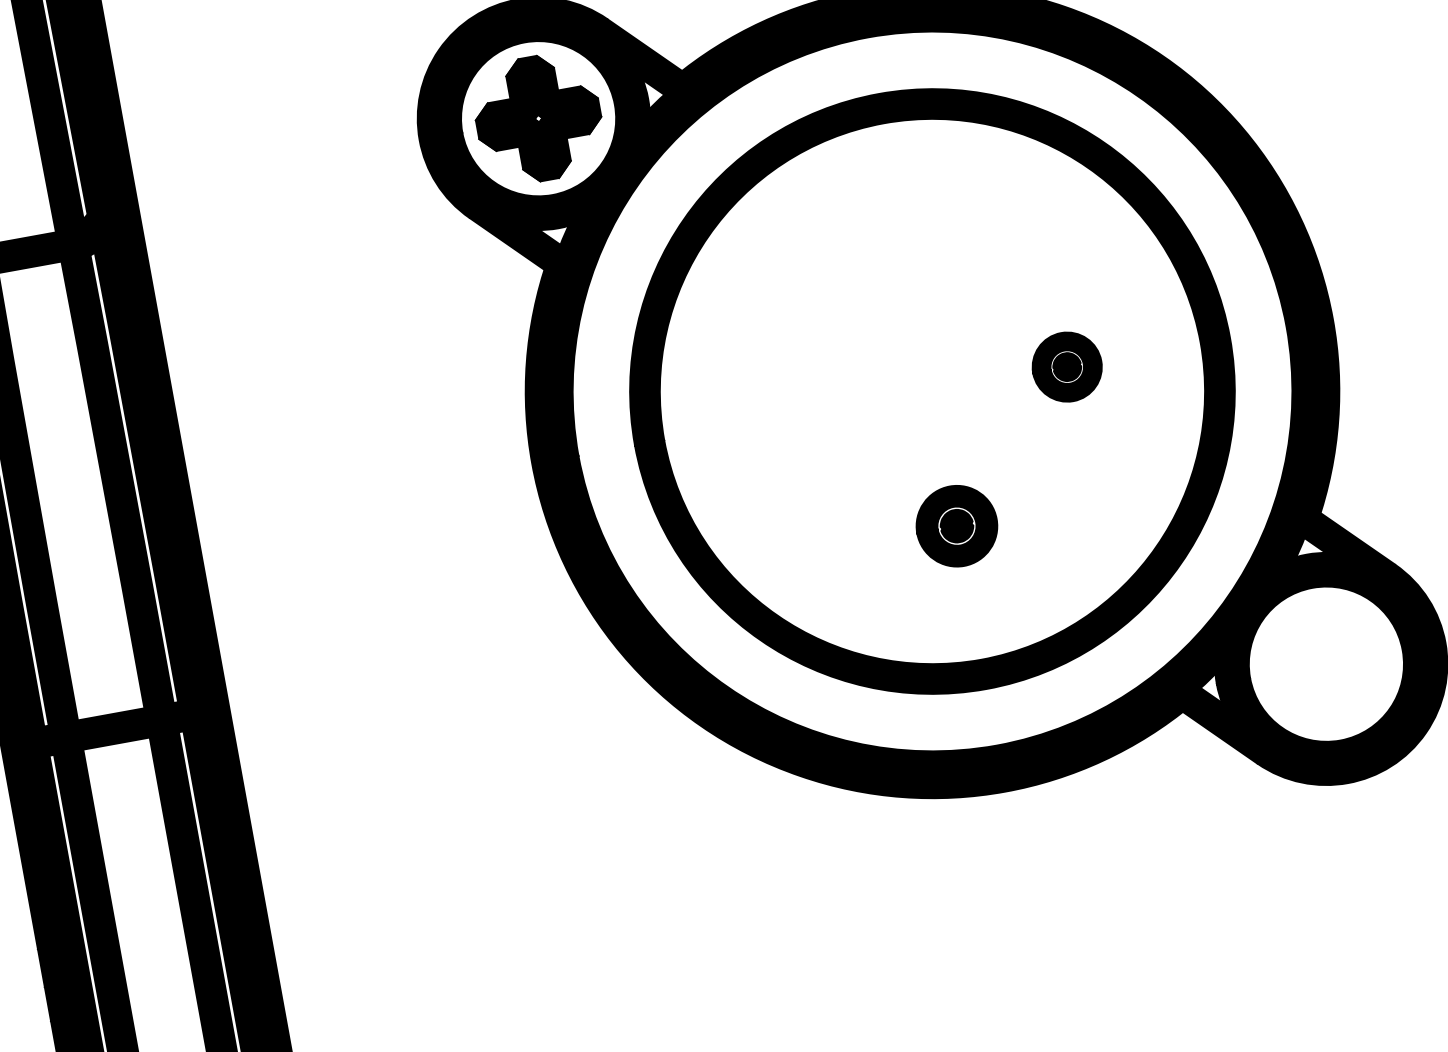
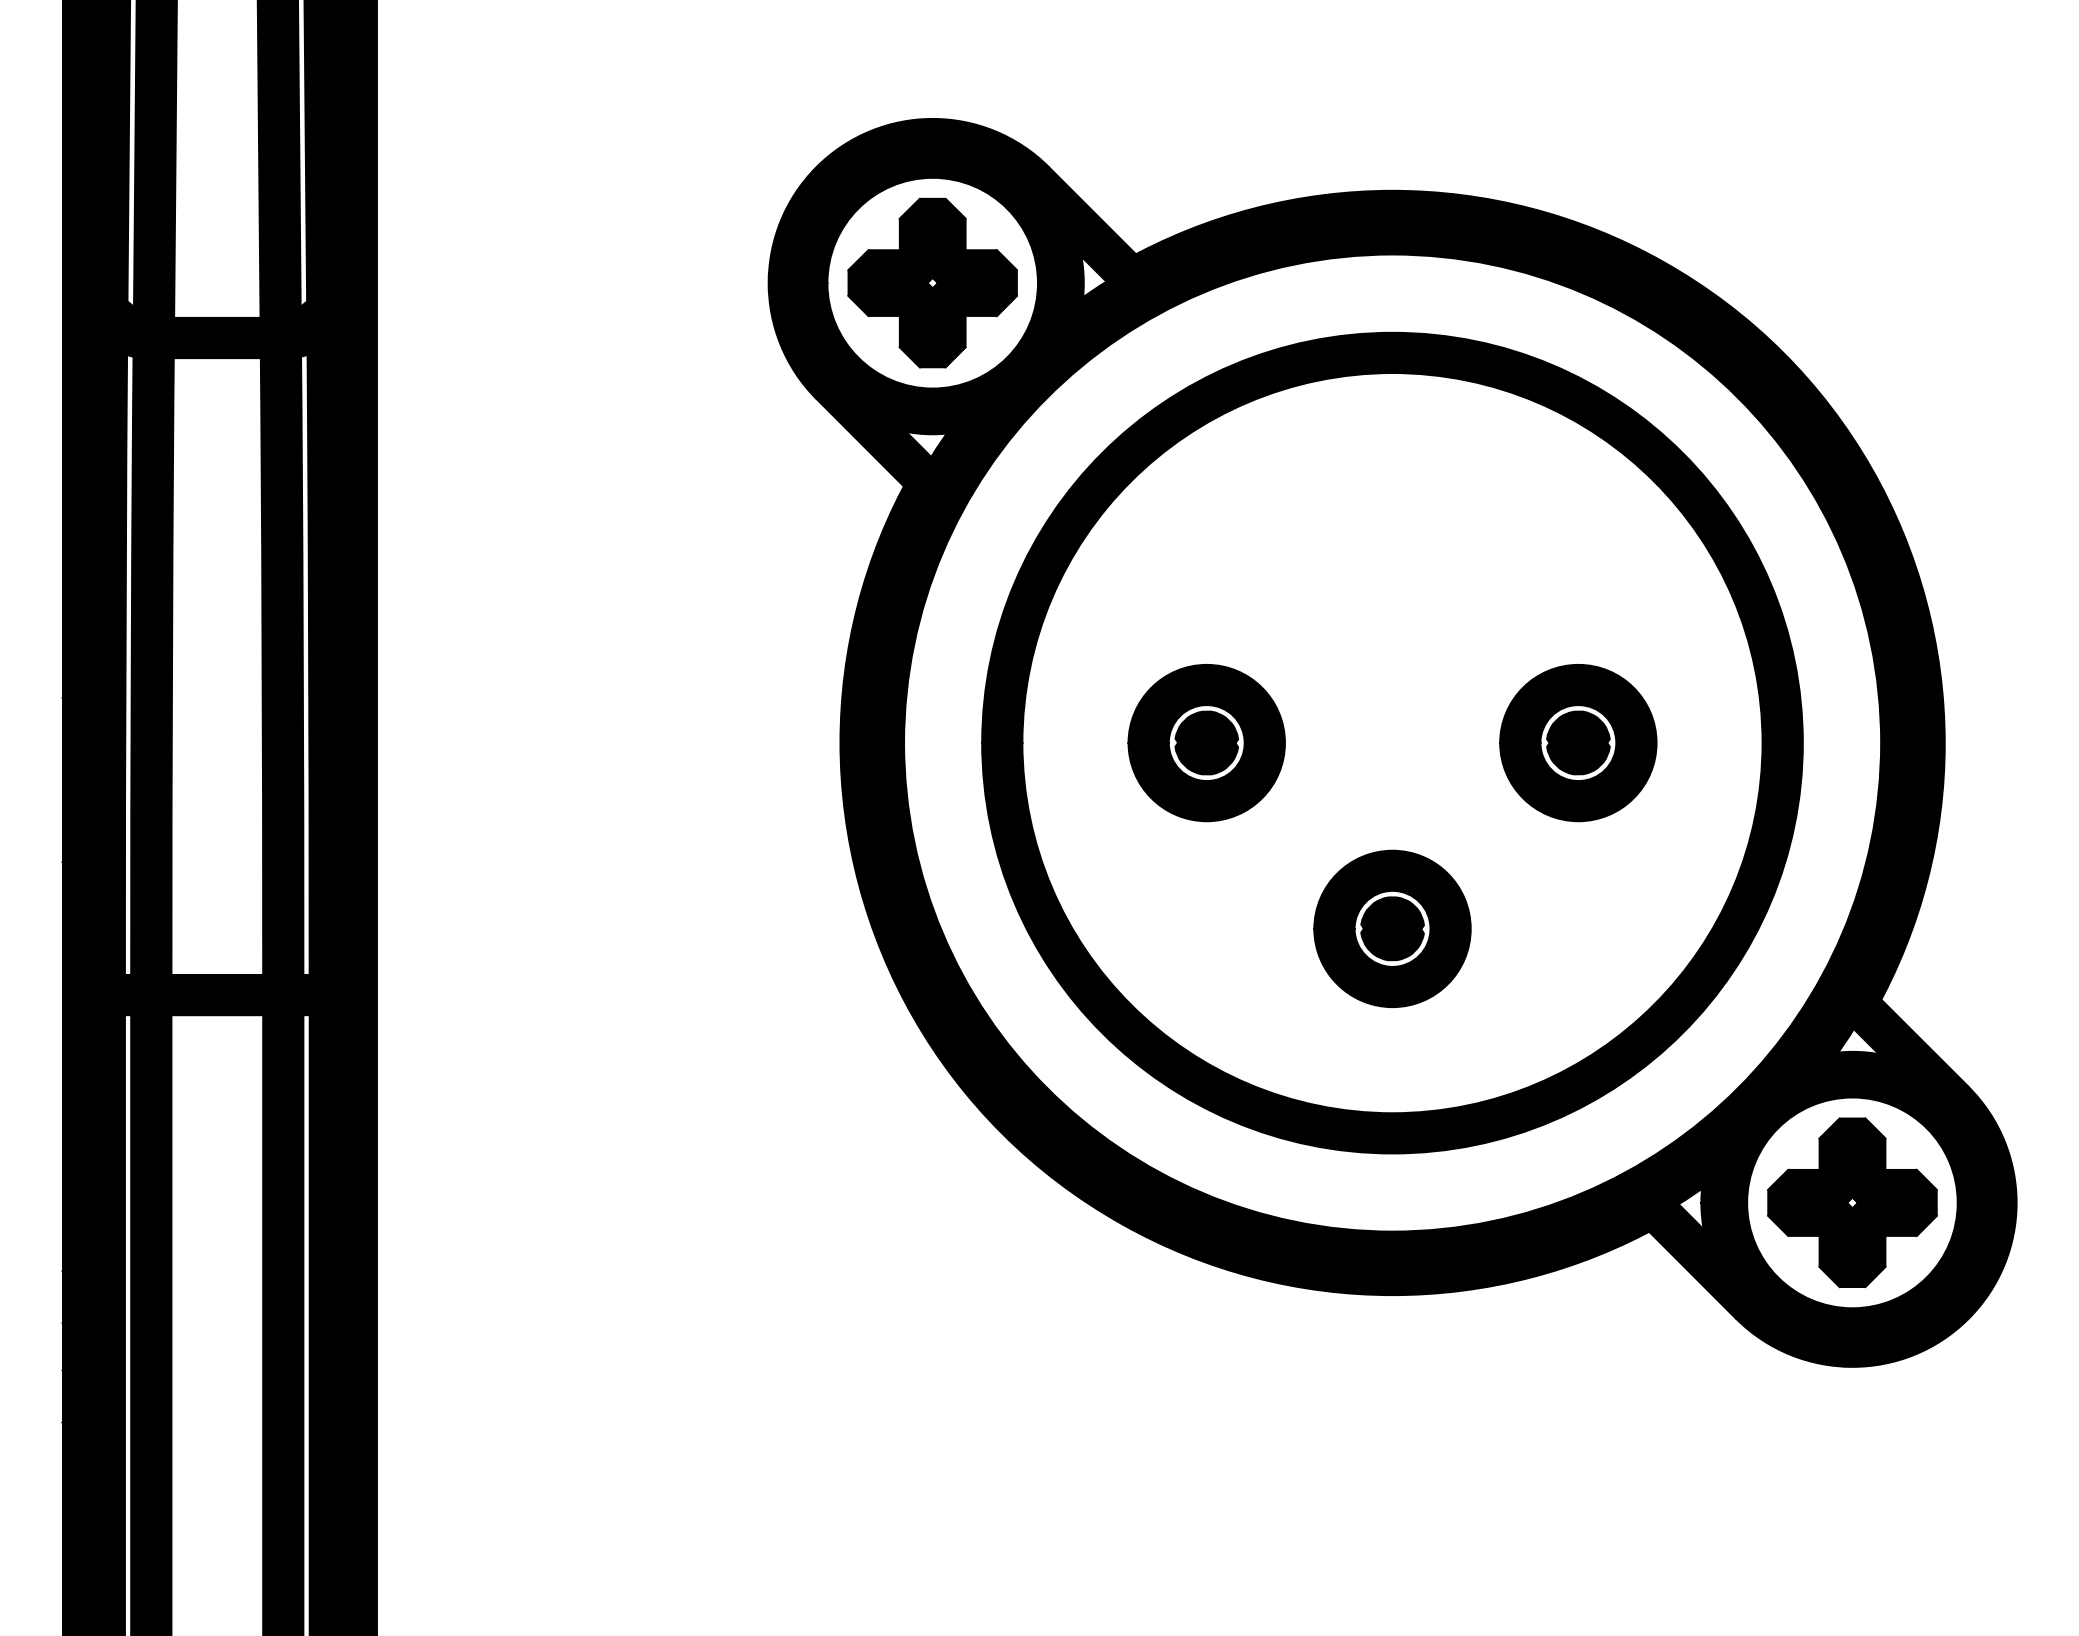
part: (1067, 367) -> (1578, 743), size x1.67
part: (797, 416) -> (1206, 743), added
part: (956, 525) -> (1392, 928), size x1.43
part: (1326, 663) -> (1852, 1202), added

